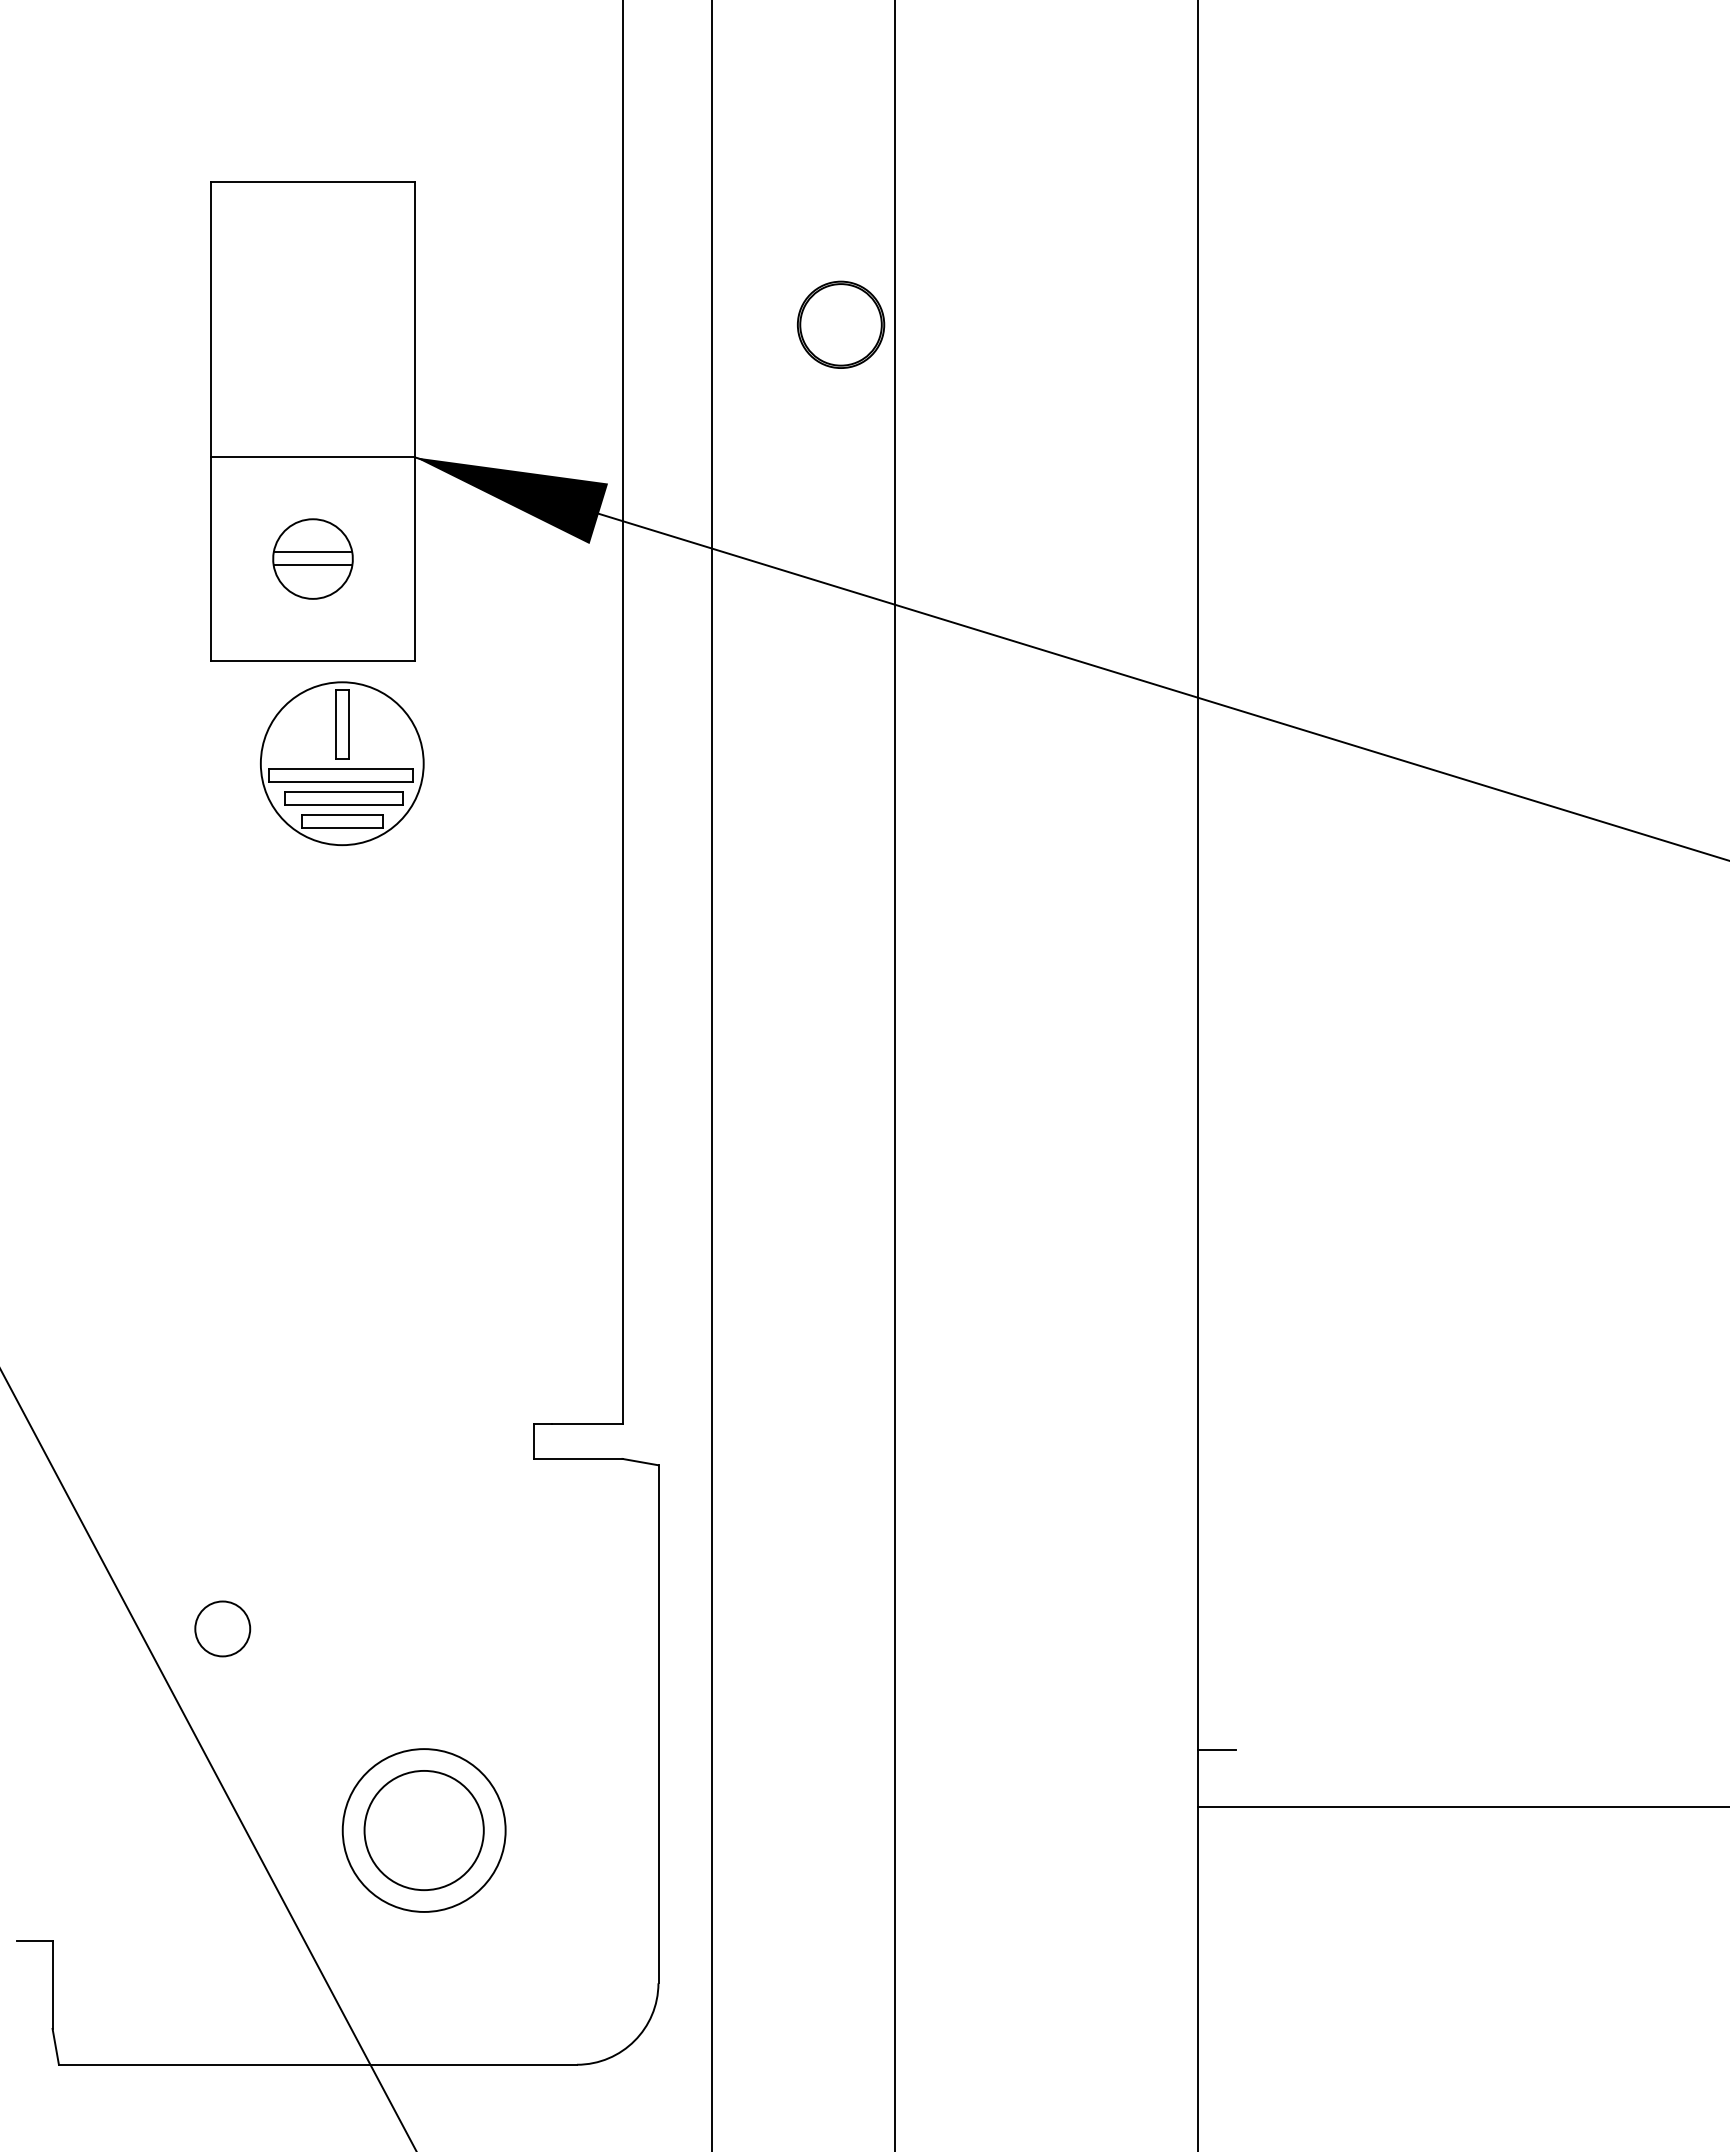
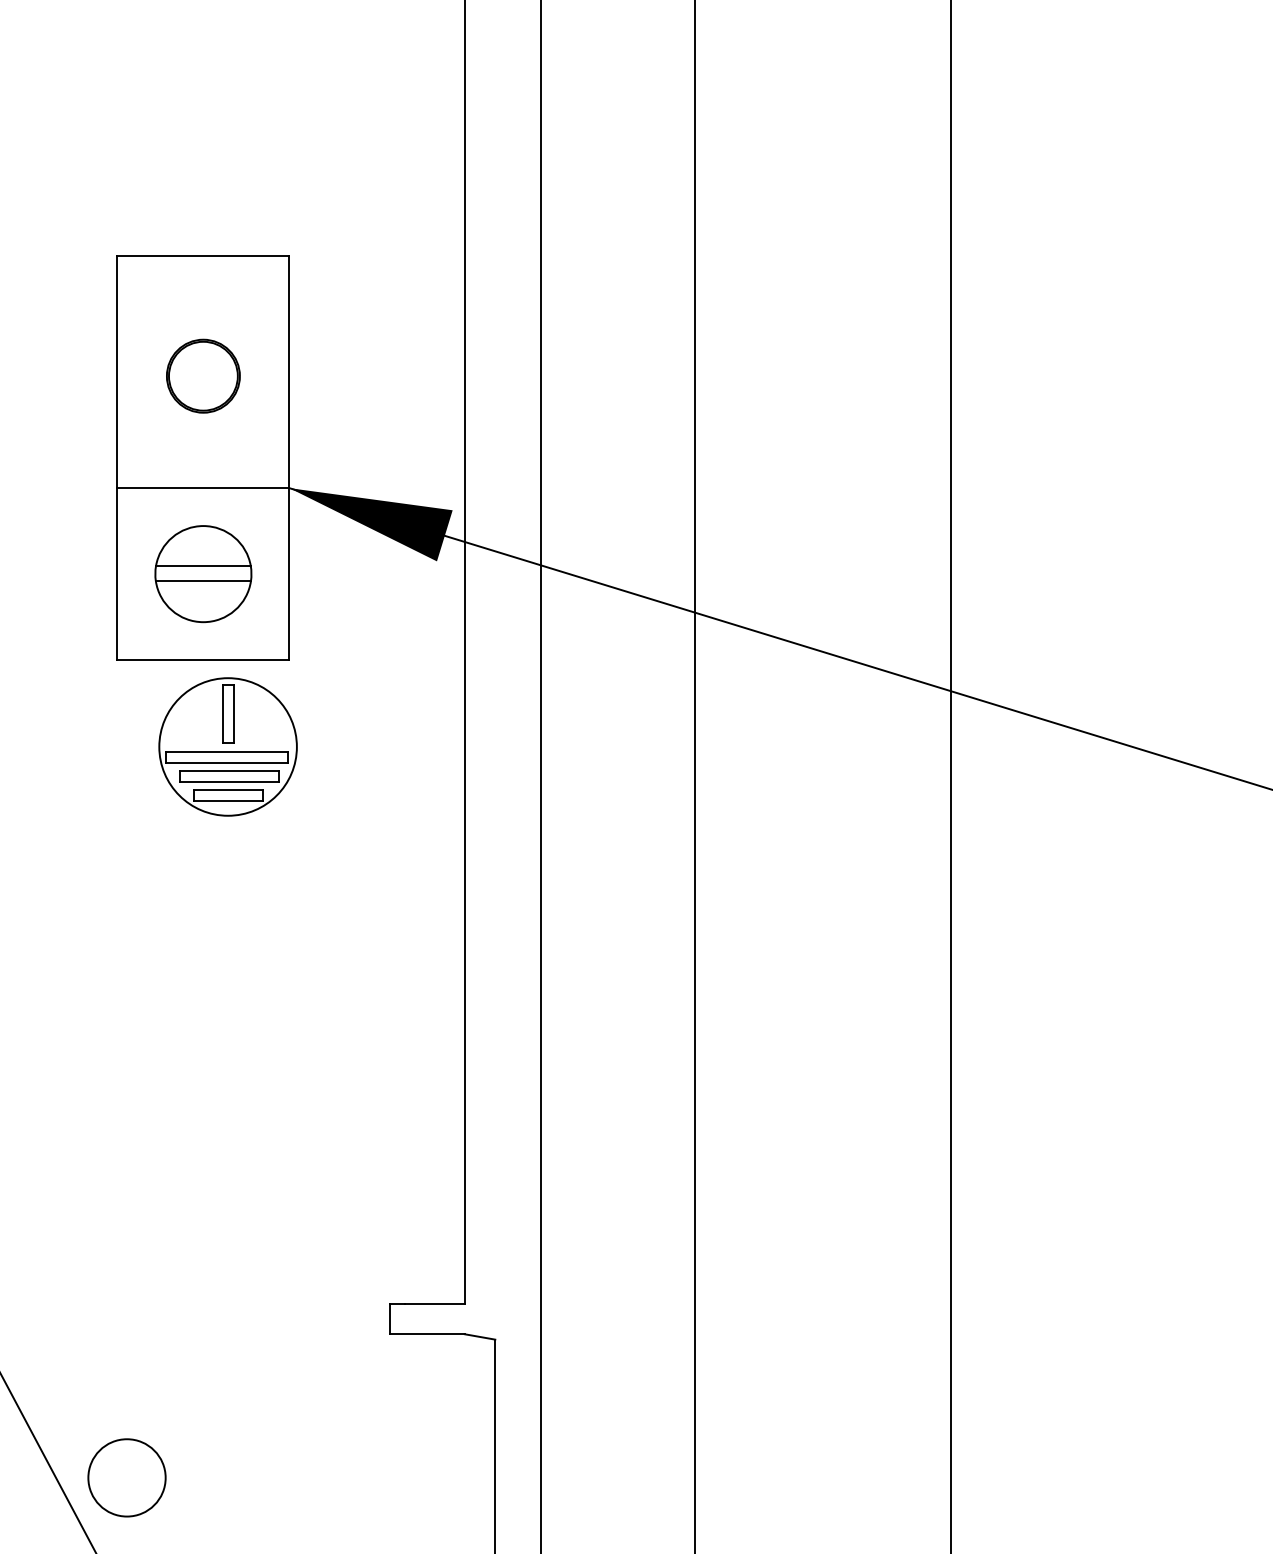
part: (841, 324) -> (203, 375), moved
part: (312, 558) -> (202, 573), size x1.43
circle: (222, 1628) -> (126, 1477), size x1.67

